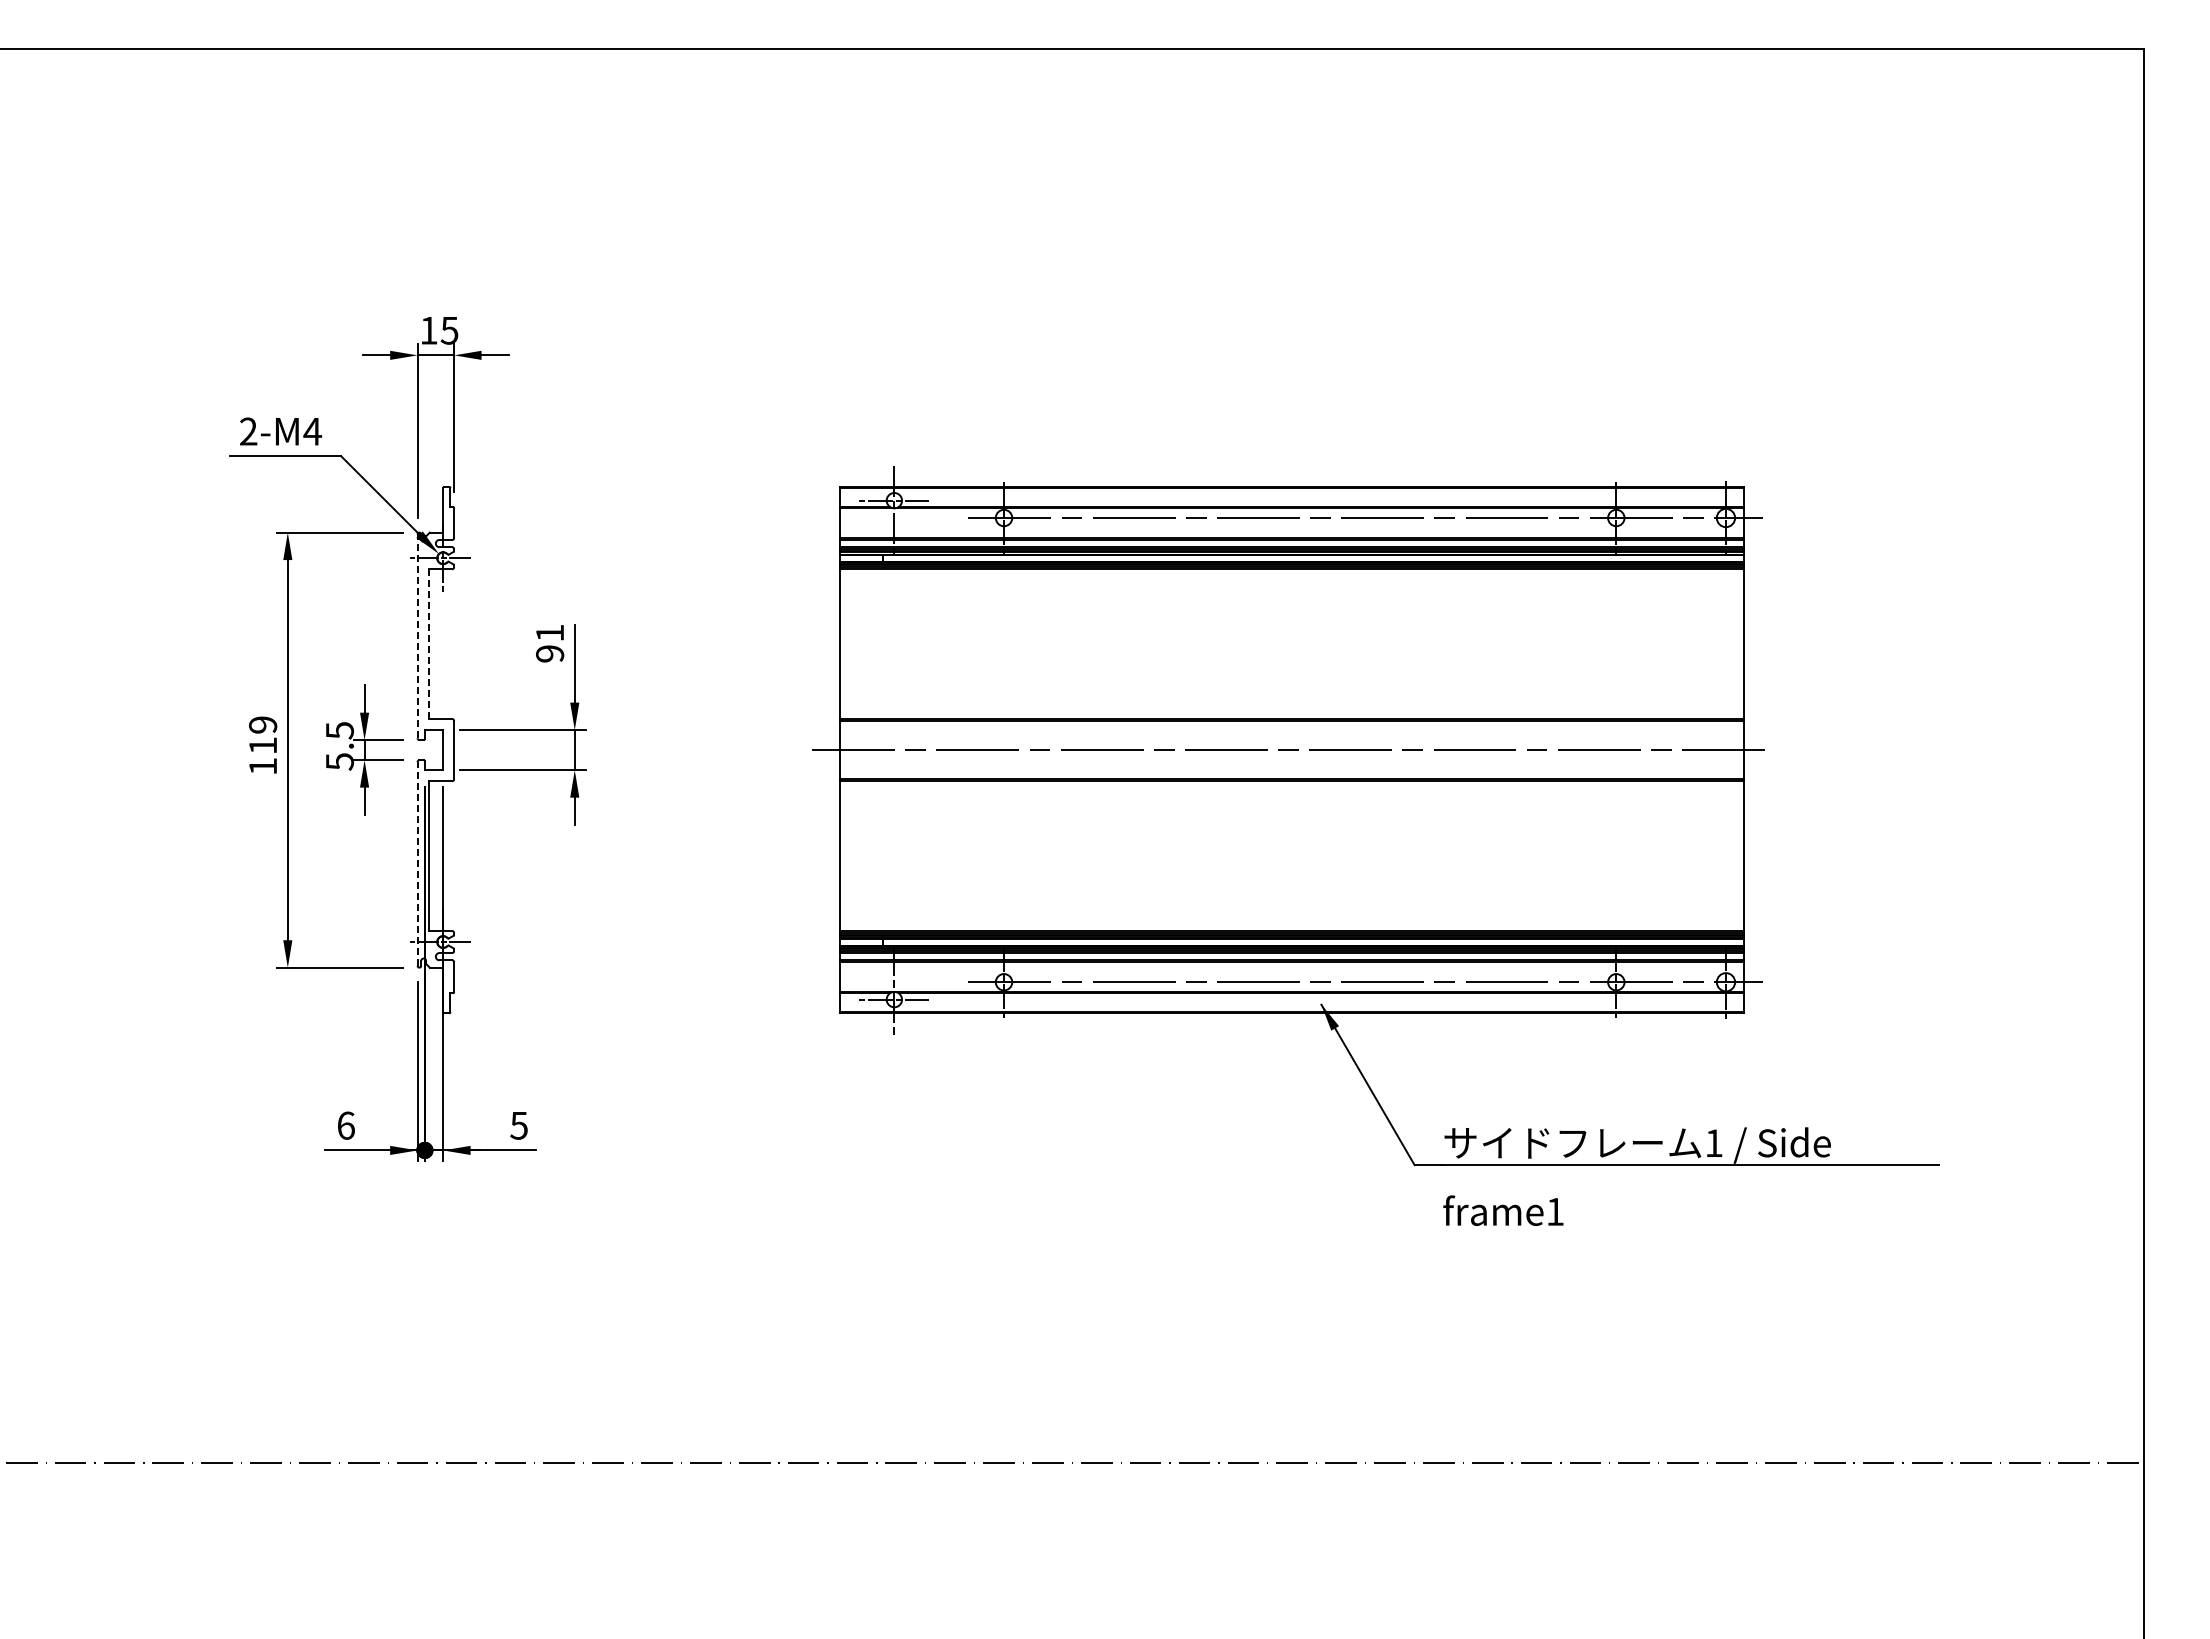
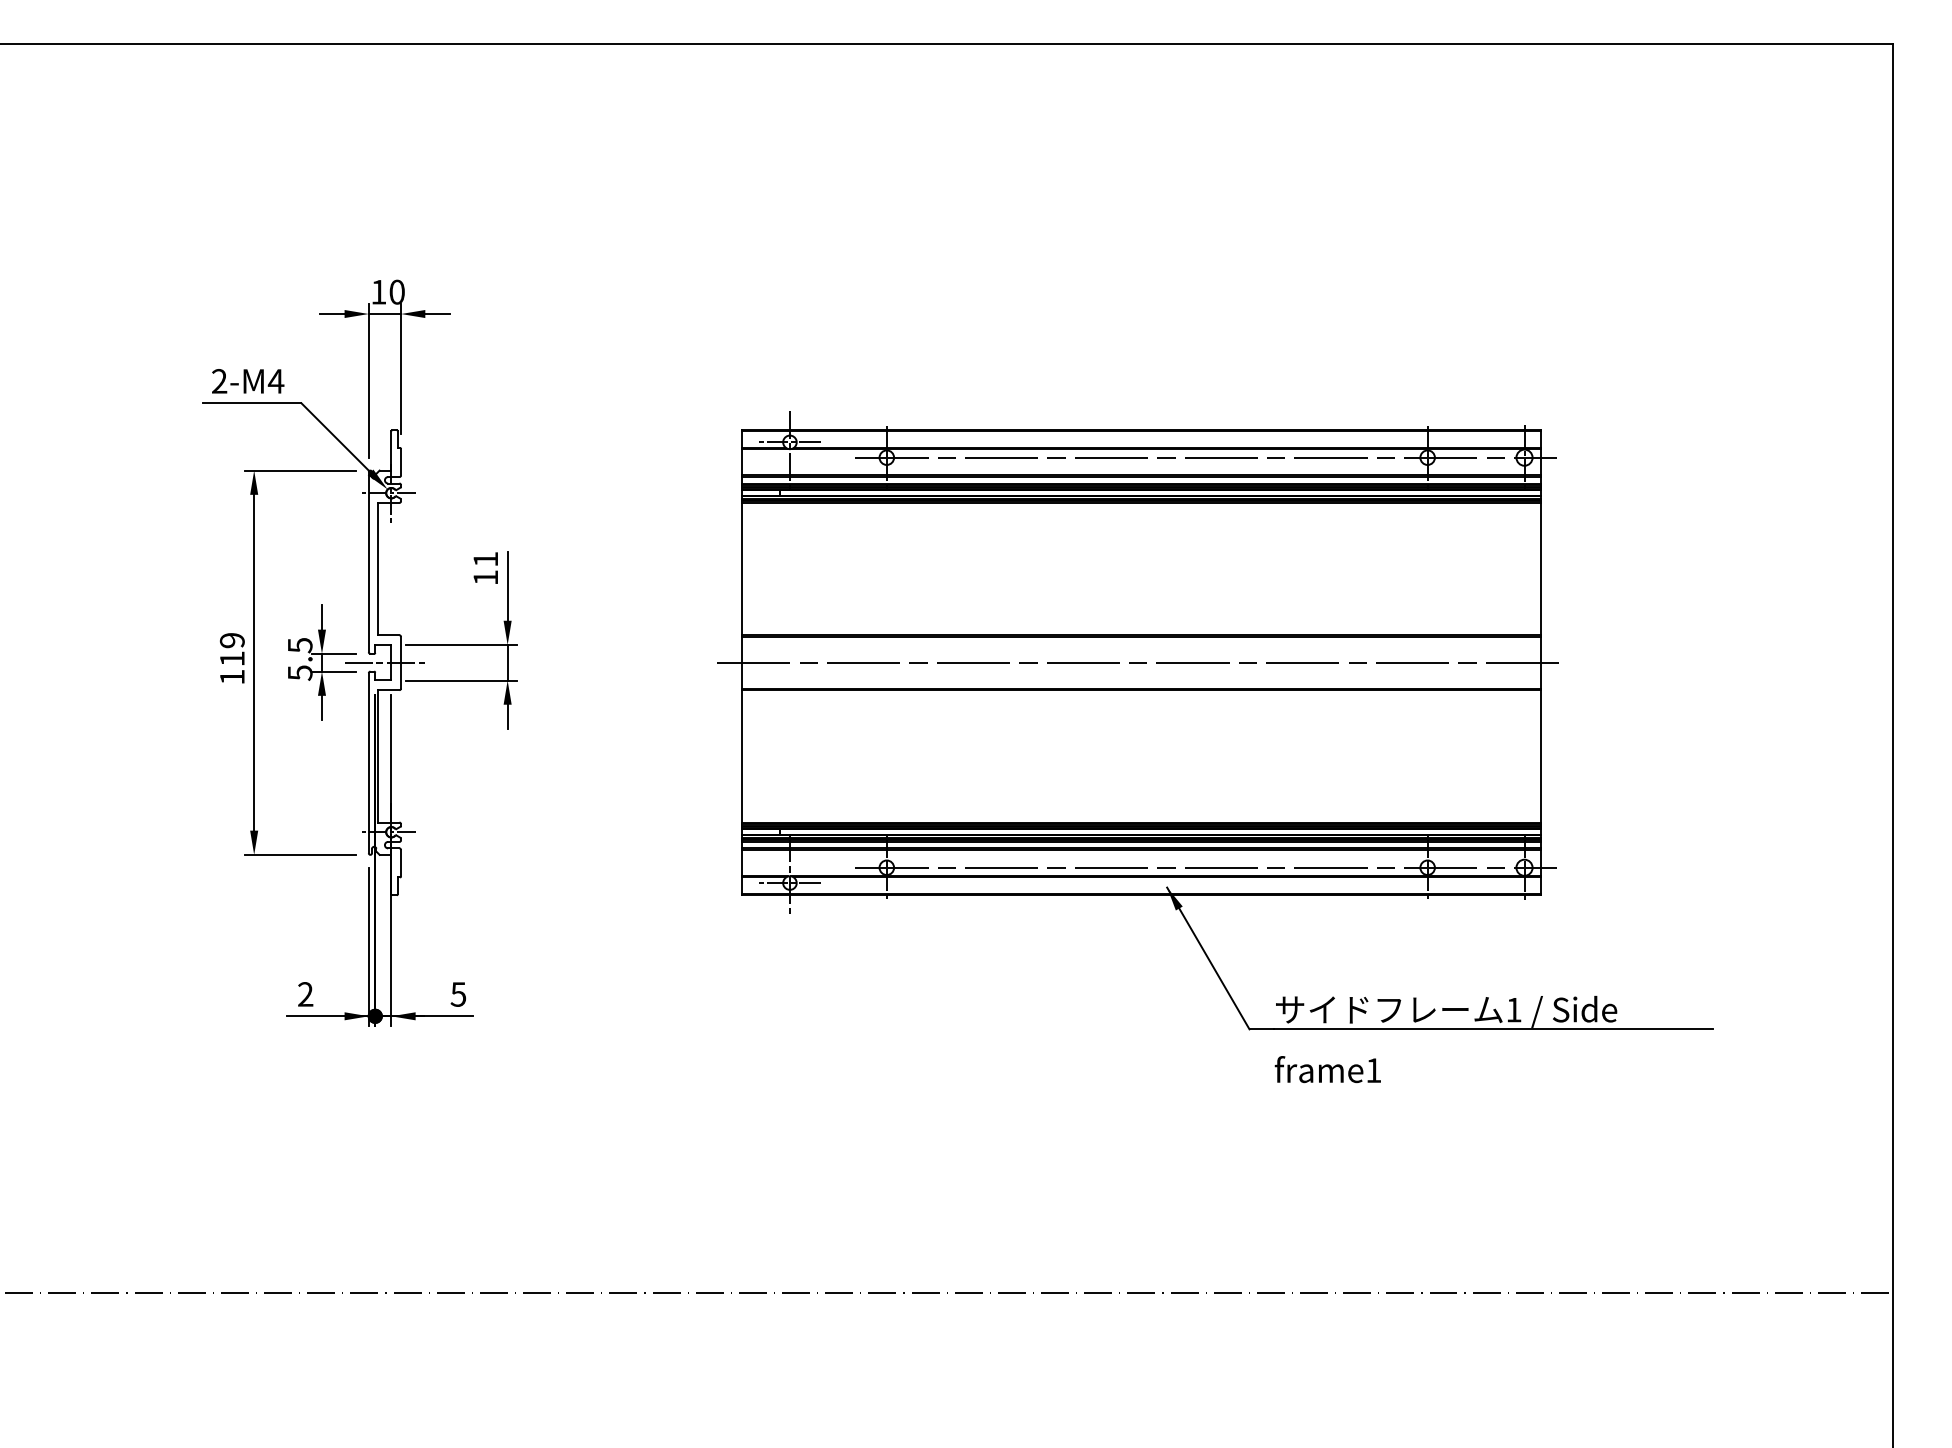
text: (449, 330) -> (396, 292), 15 -> 10
line: (417, 636) -> (368, 562), dashed -> solid
line: (428, 644) -> (378, 569), dashed -> solid
text: (550, 653) -> (486, 577), 91 -> 11
line: (435, 750) -> (384, 663), added
line: (417, 863) -> (368, 762), dashed -> solid
text: (345, 1125) -> (305, 994), 6 -> 2

